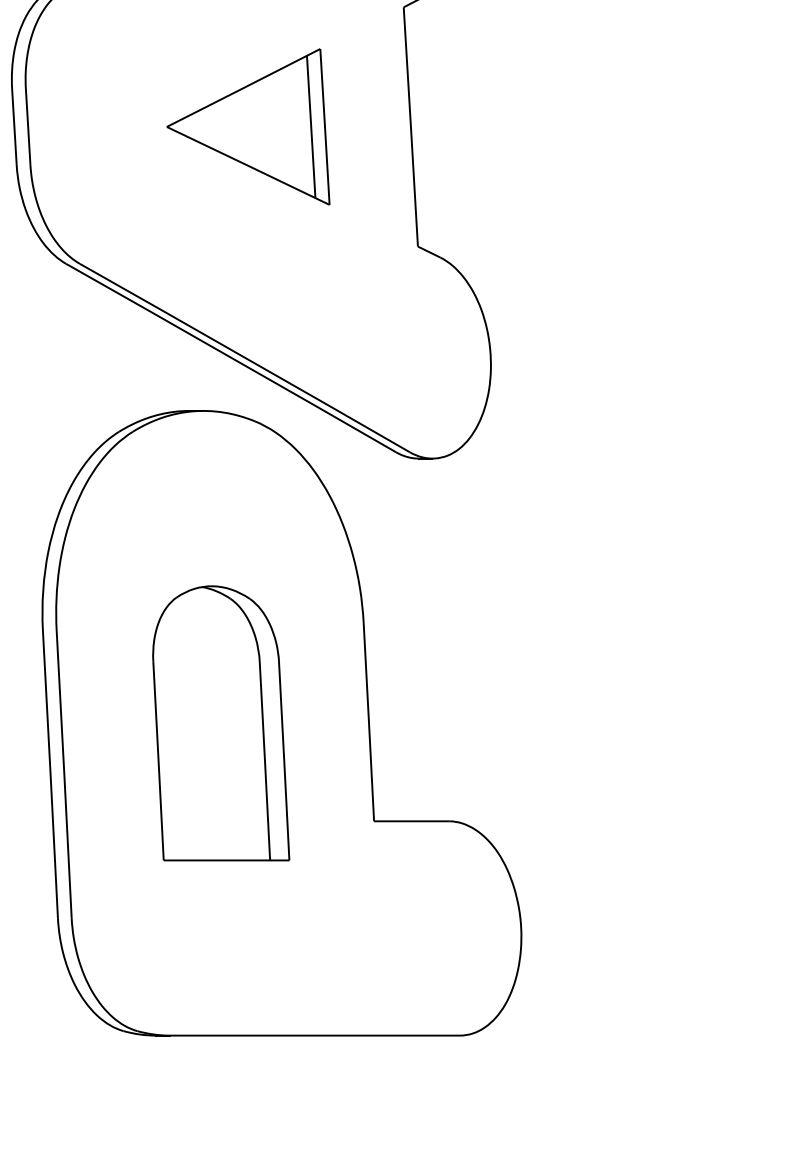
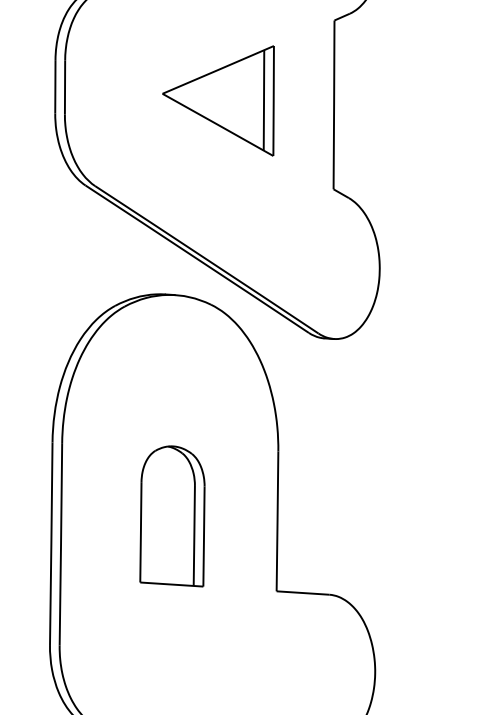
part: (220, 723) -> (173, 515), size x0.71

